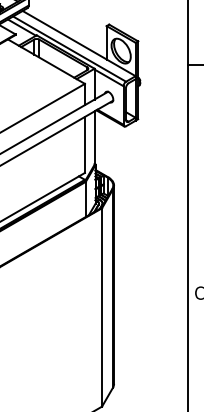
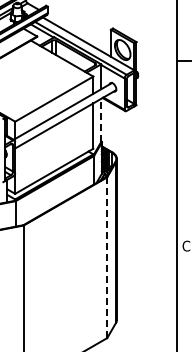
line: (94, 138) -> (101, 120), solid -> dashed
line: (102, 307) -> (107, 257), solid -> dashed

